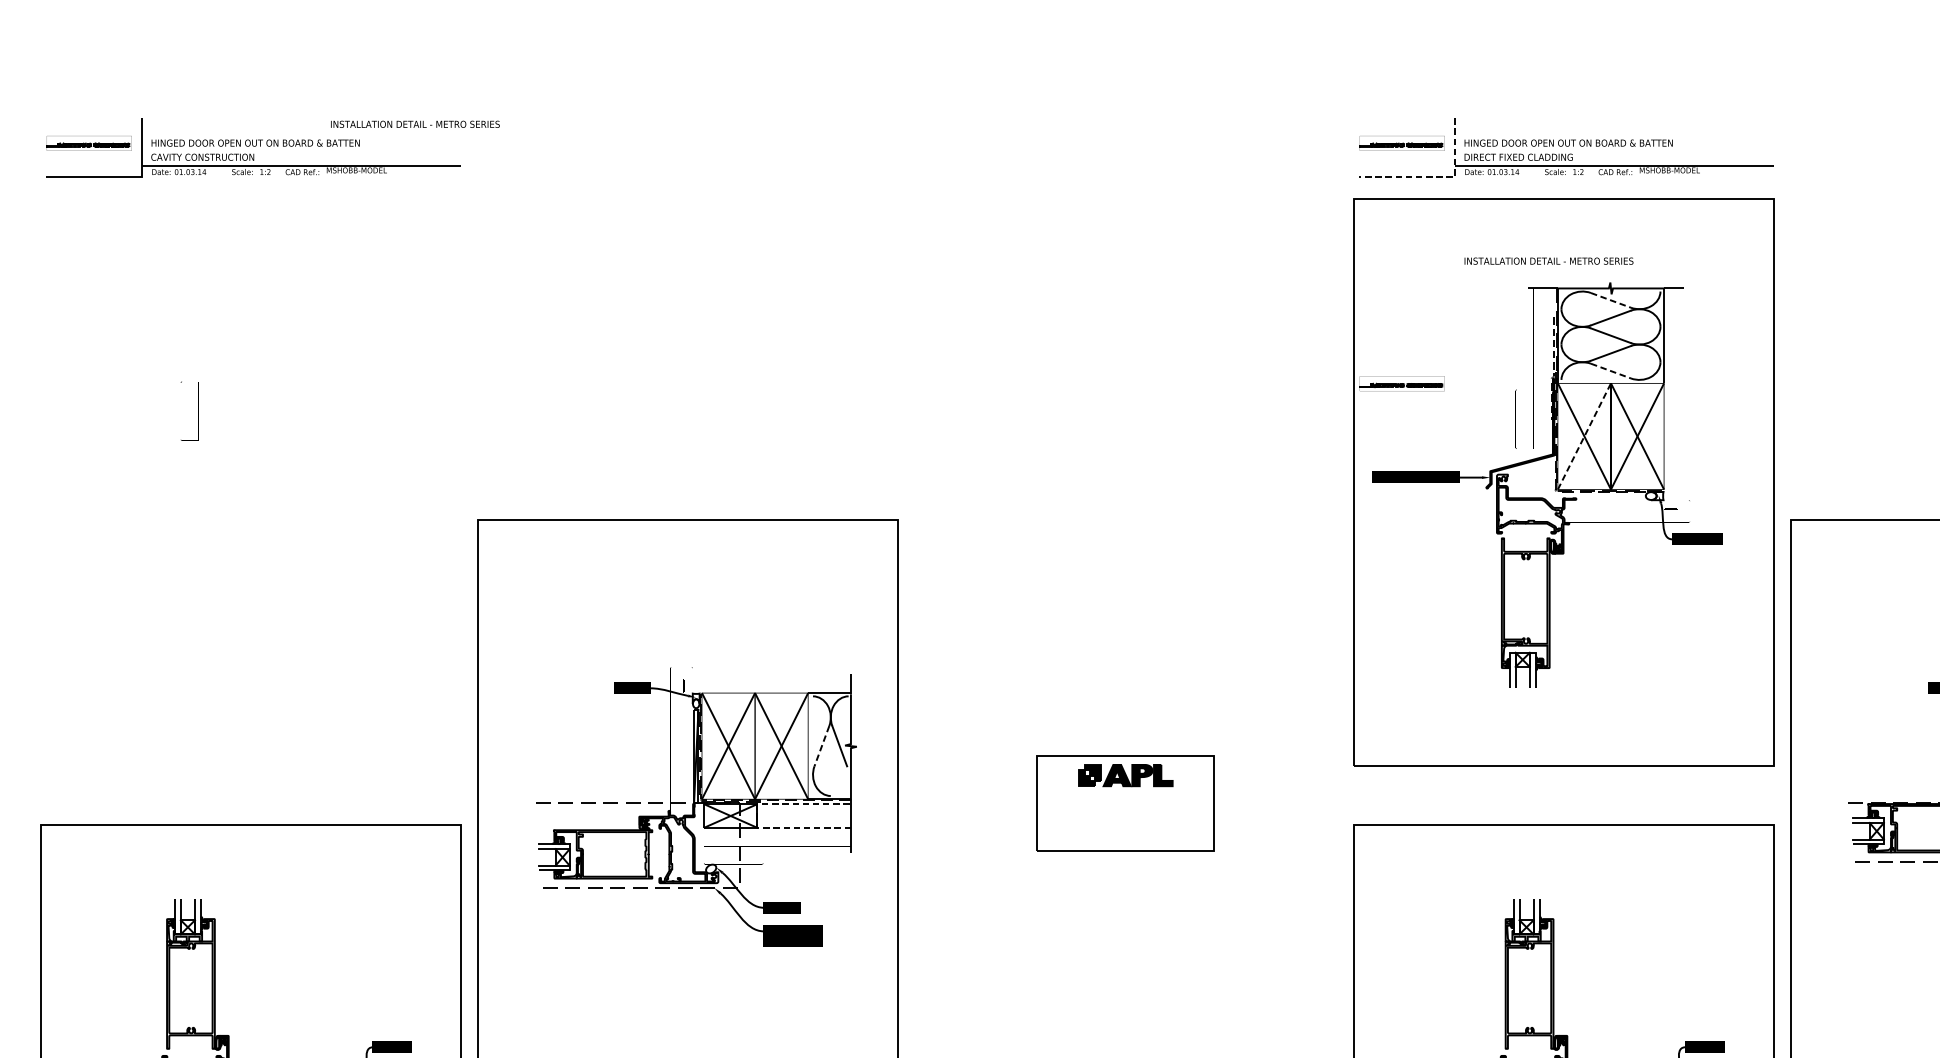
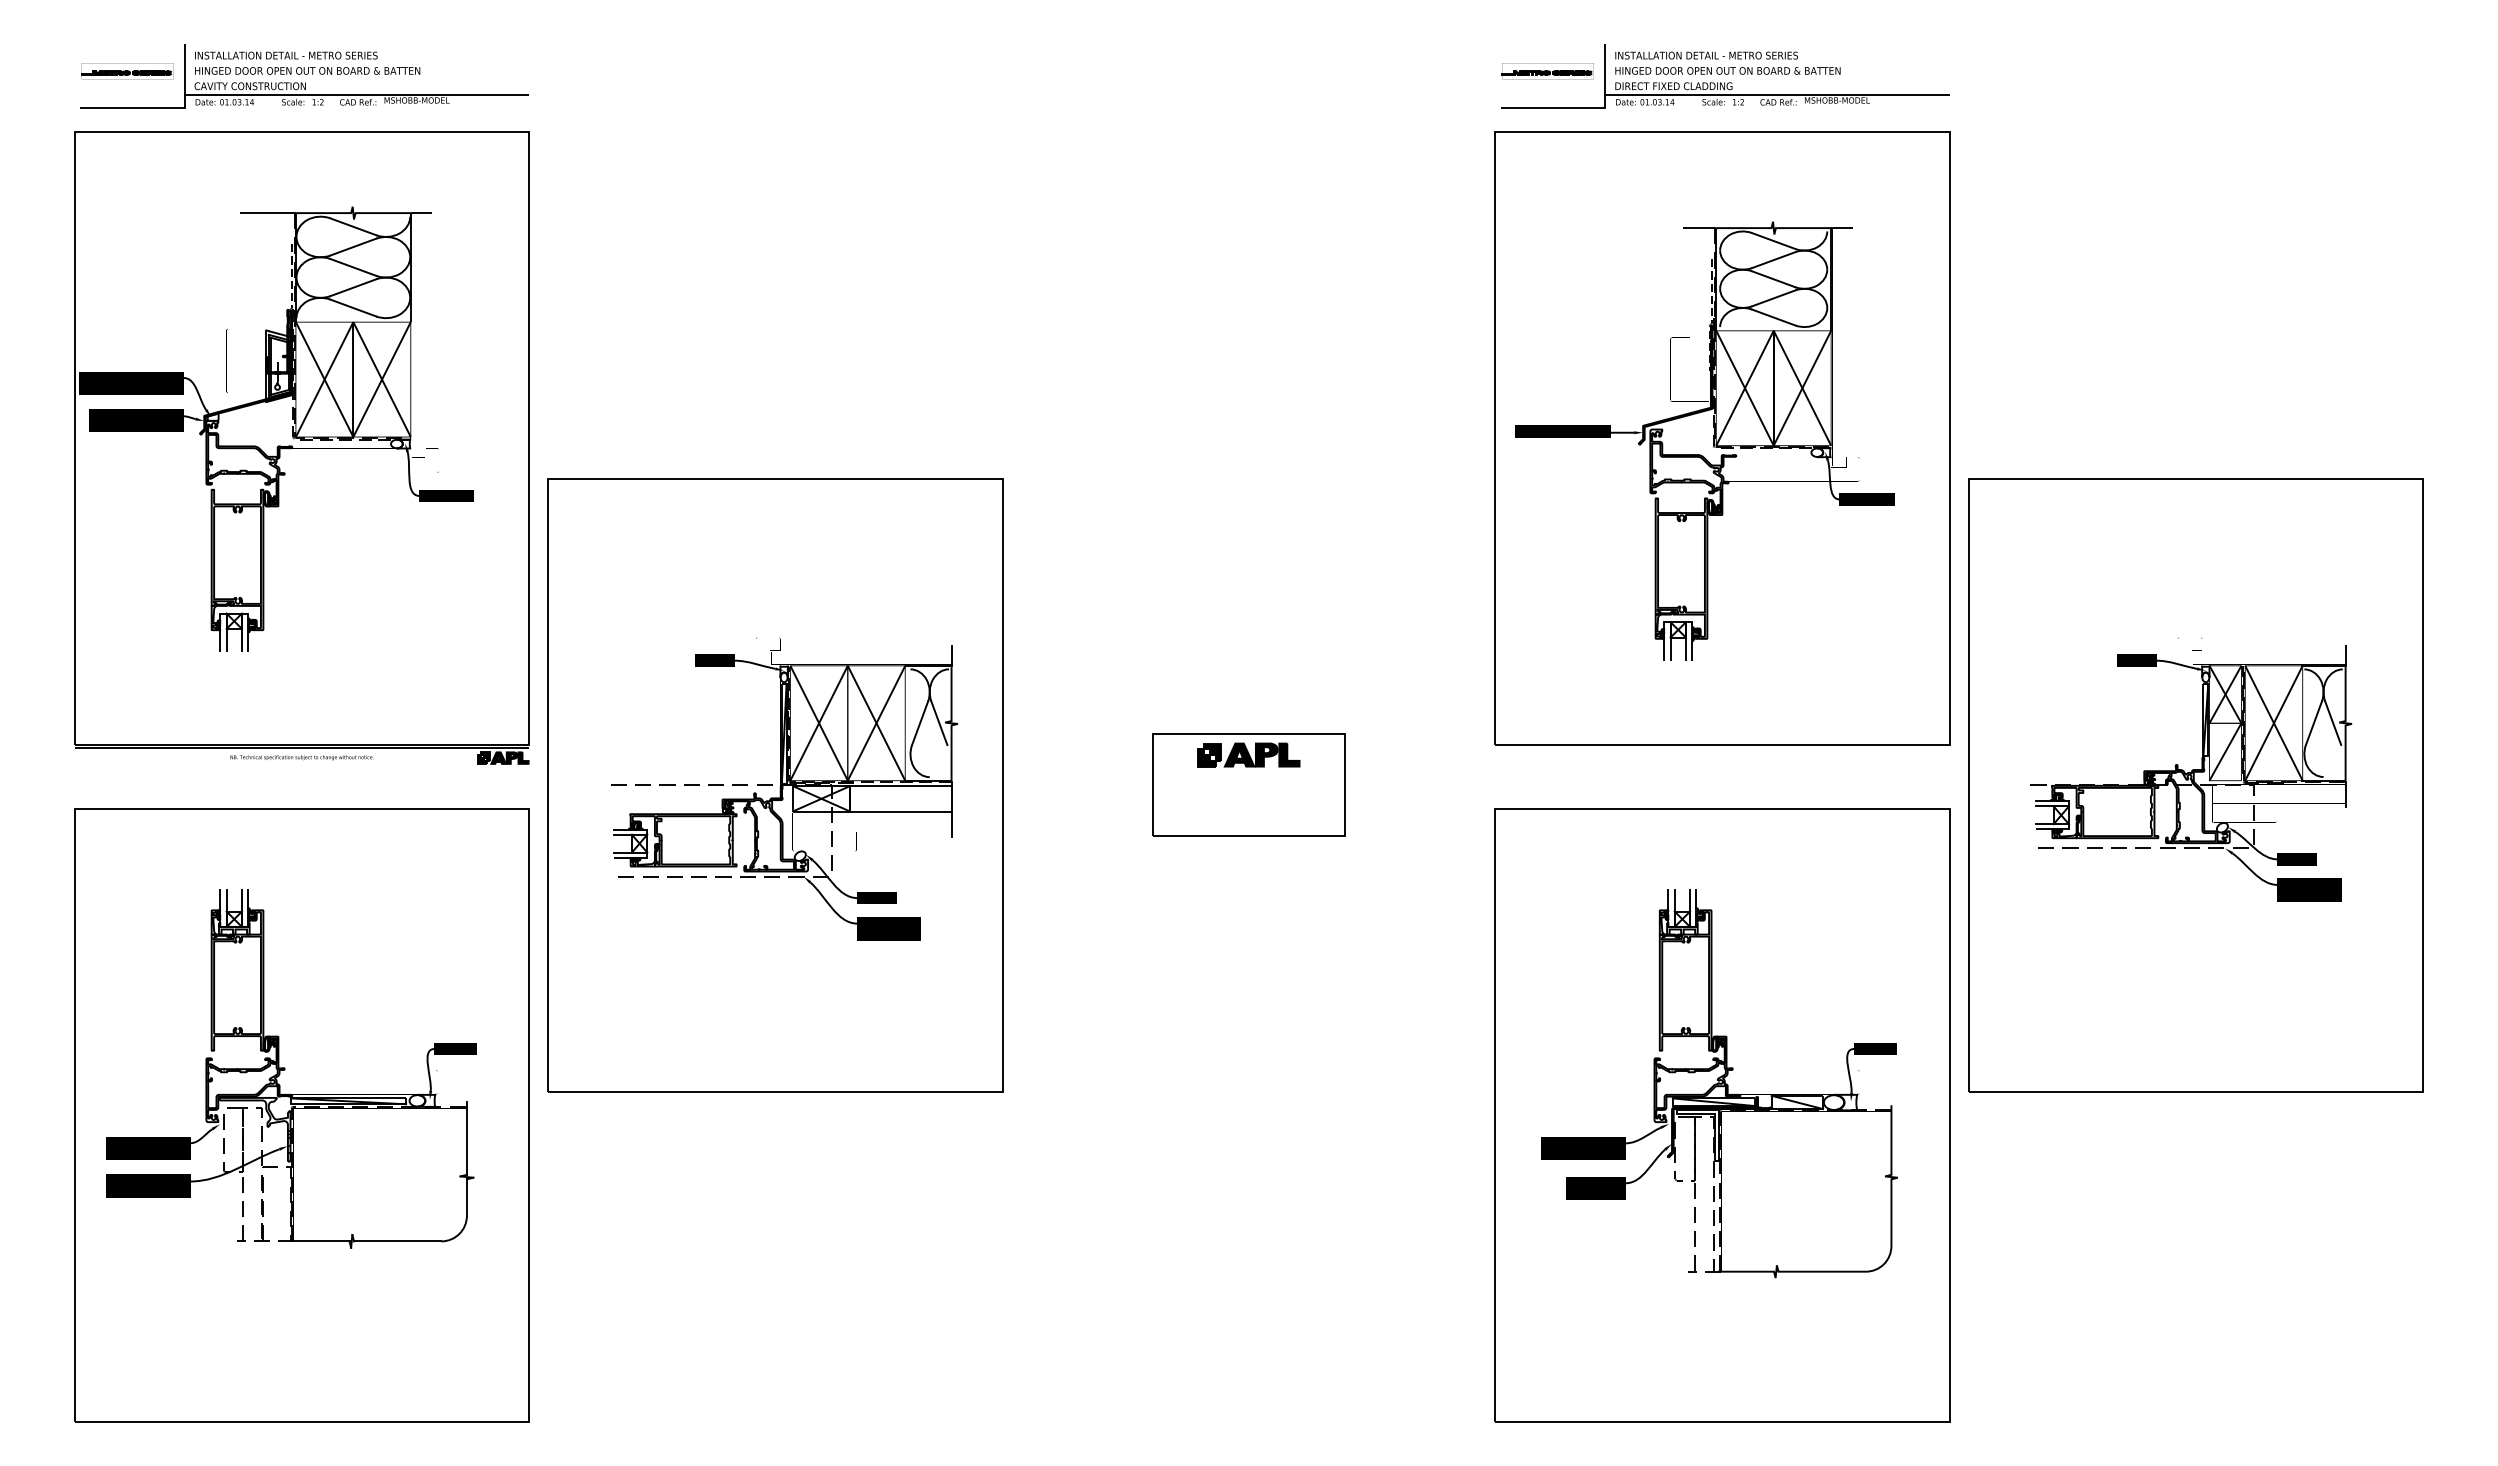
text: (415, 124) -> (286, 55), moved
line: (1436, 176) -> (1585, 107), dashed -> solid
text: (1548, 261) -> (1706, 55), moved
line: (1611, 300) -> (1774, 241), dashed -> solid
line: (1611, 371) -> (1774, 317), dashed -> solid
part: (1401, 384) -> (1547, 331), removed
line: (1584, 435) -> (1745, 387), dashed -> solid
part: (250, 491) -> (301, 447), added
line: (821, 746) -> (919, 723), dashed -> solid
line: (757, 815) -> (850, 798), dashed -> solid

